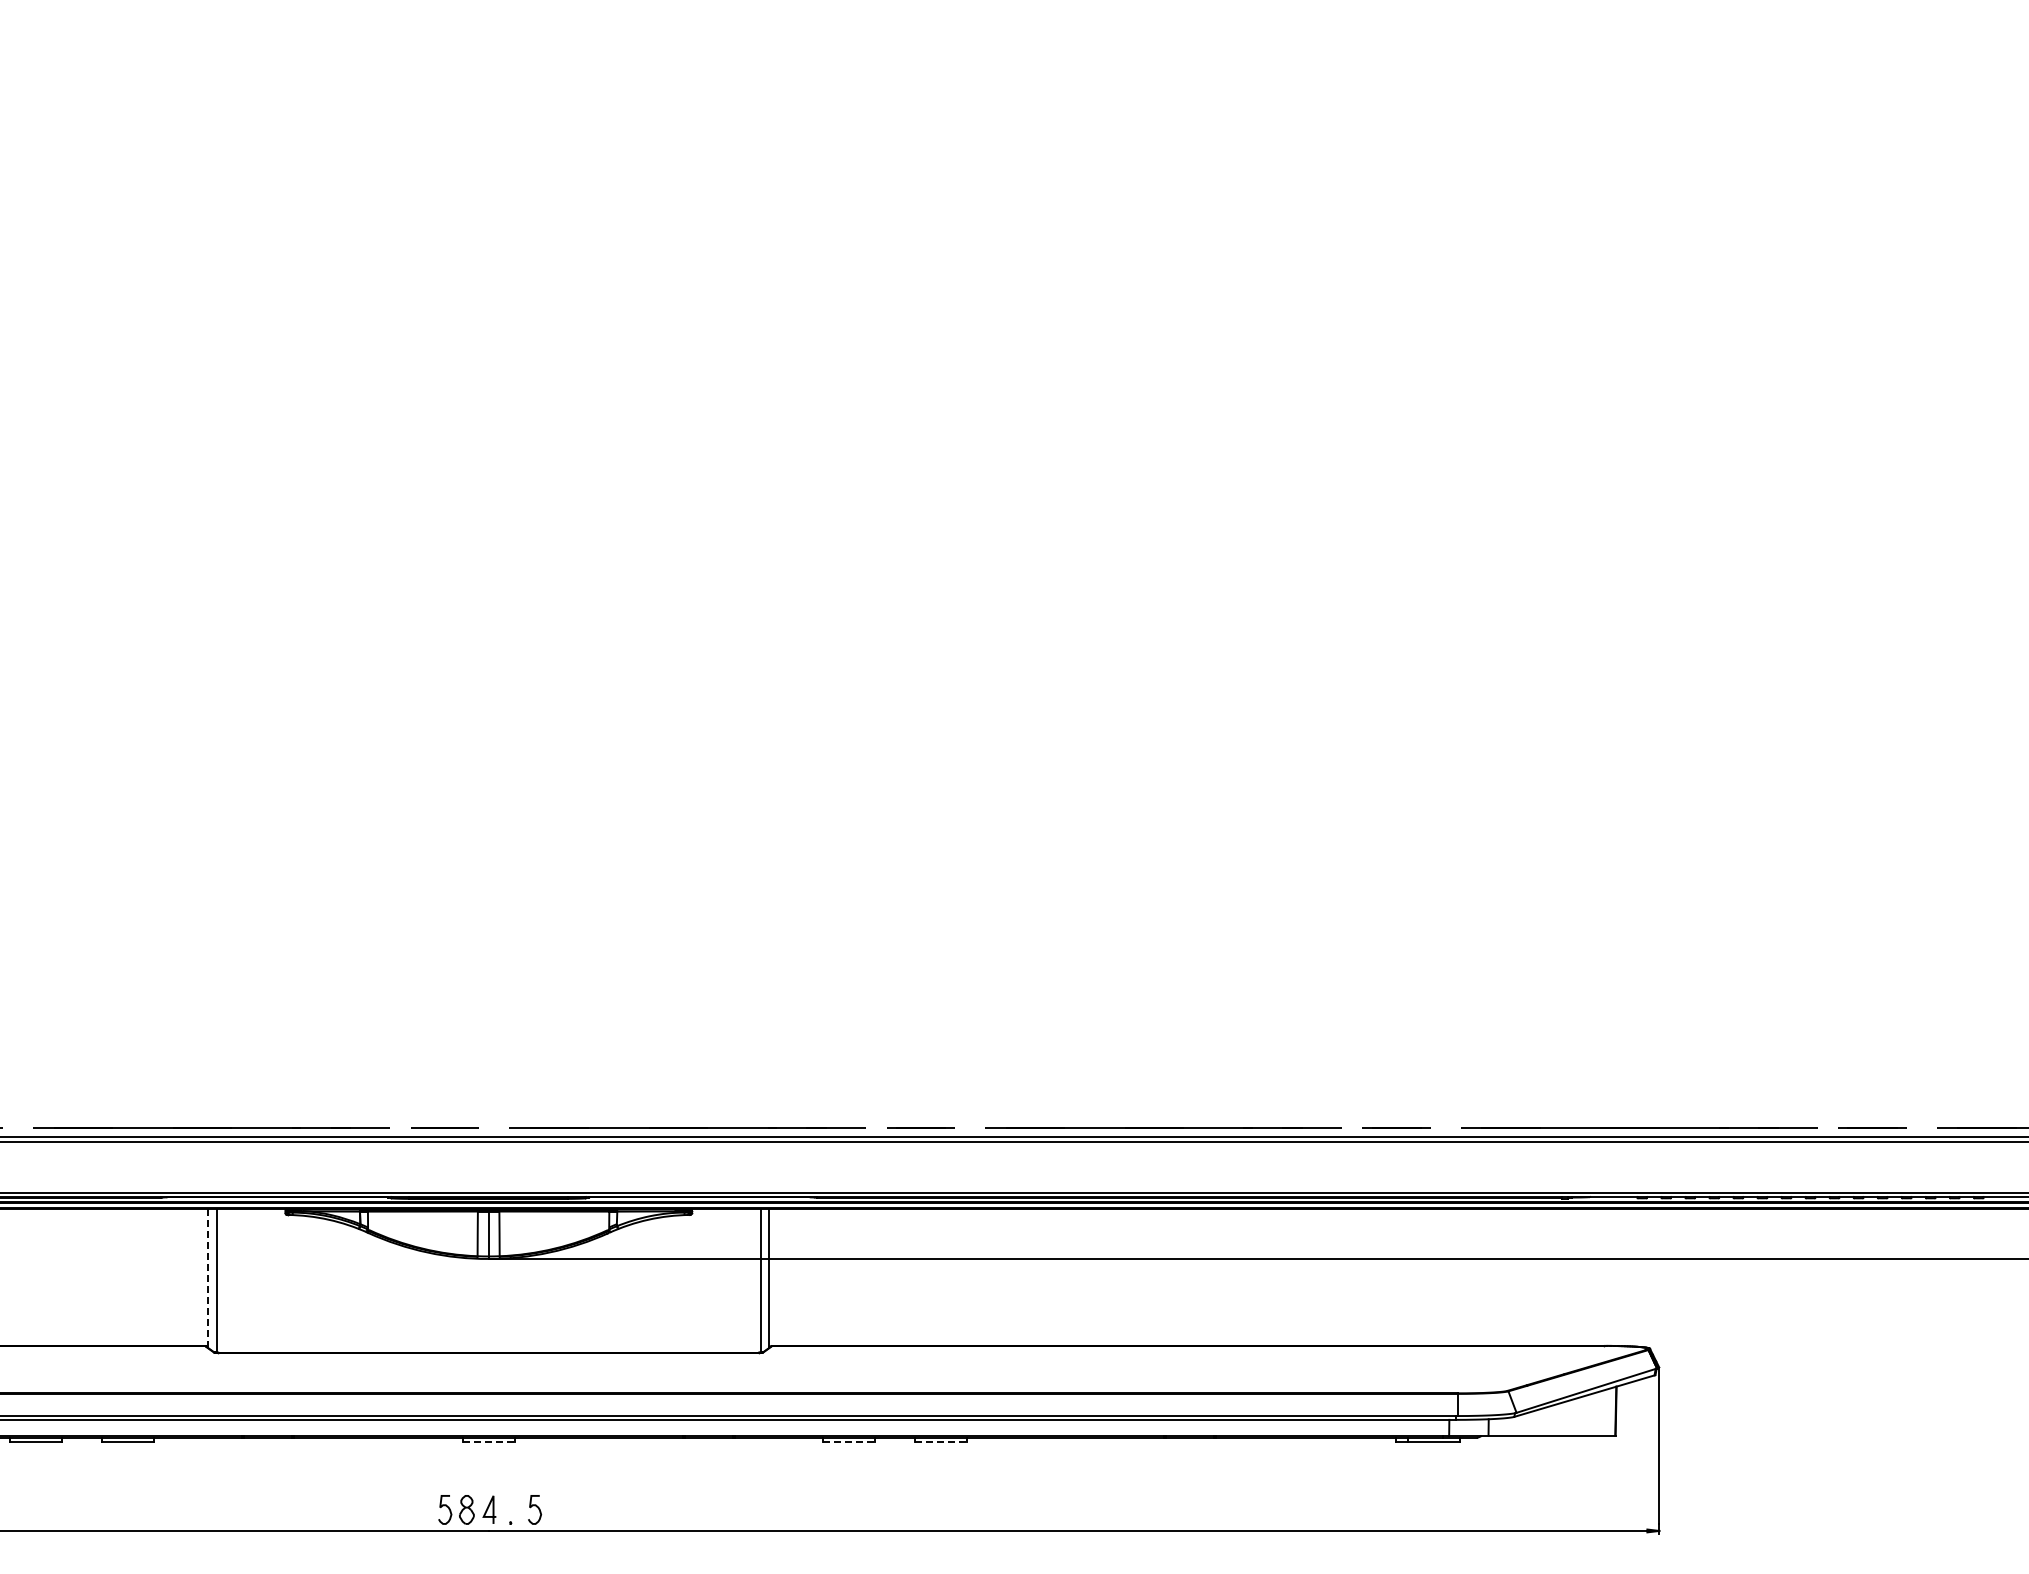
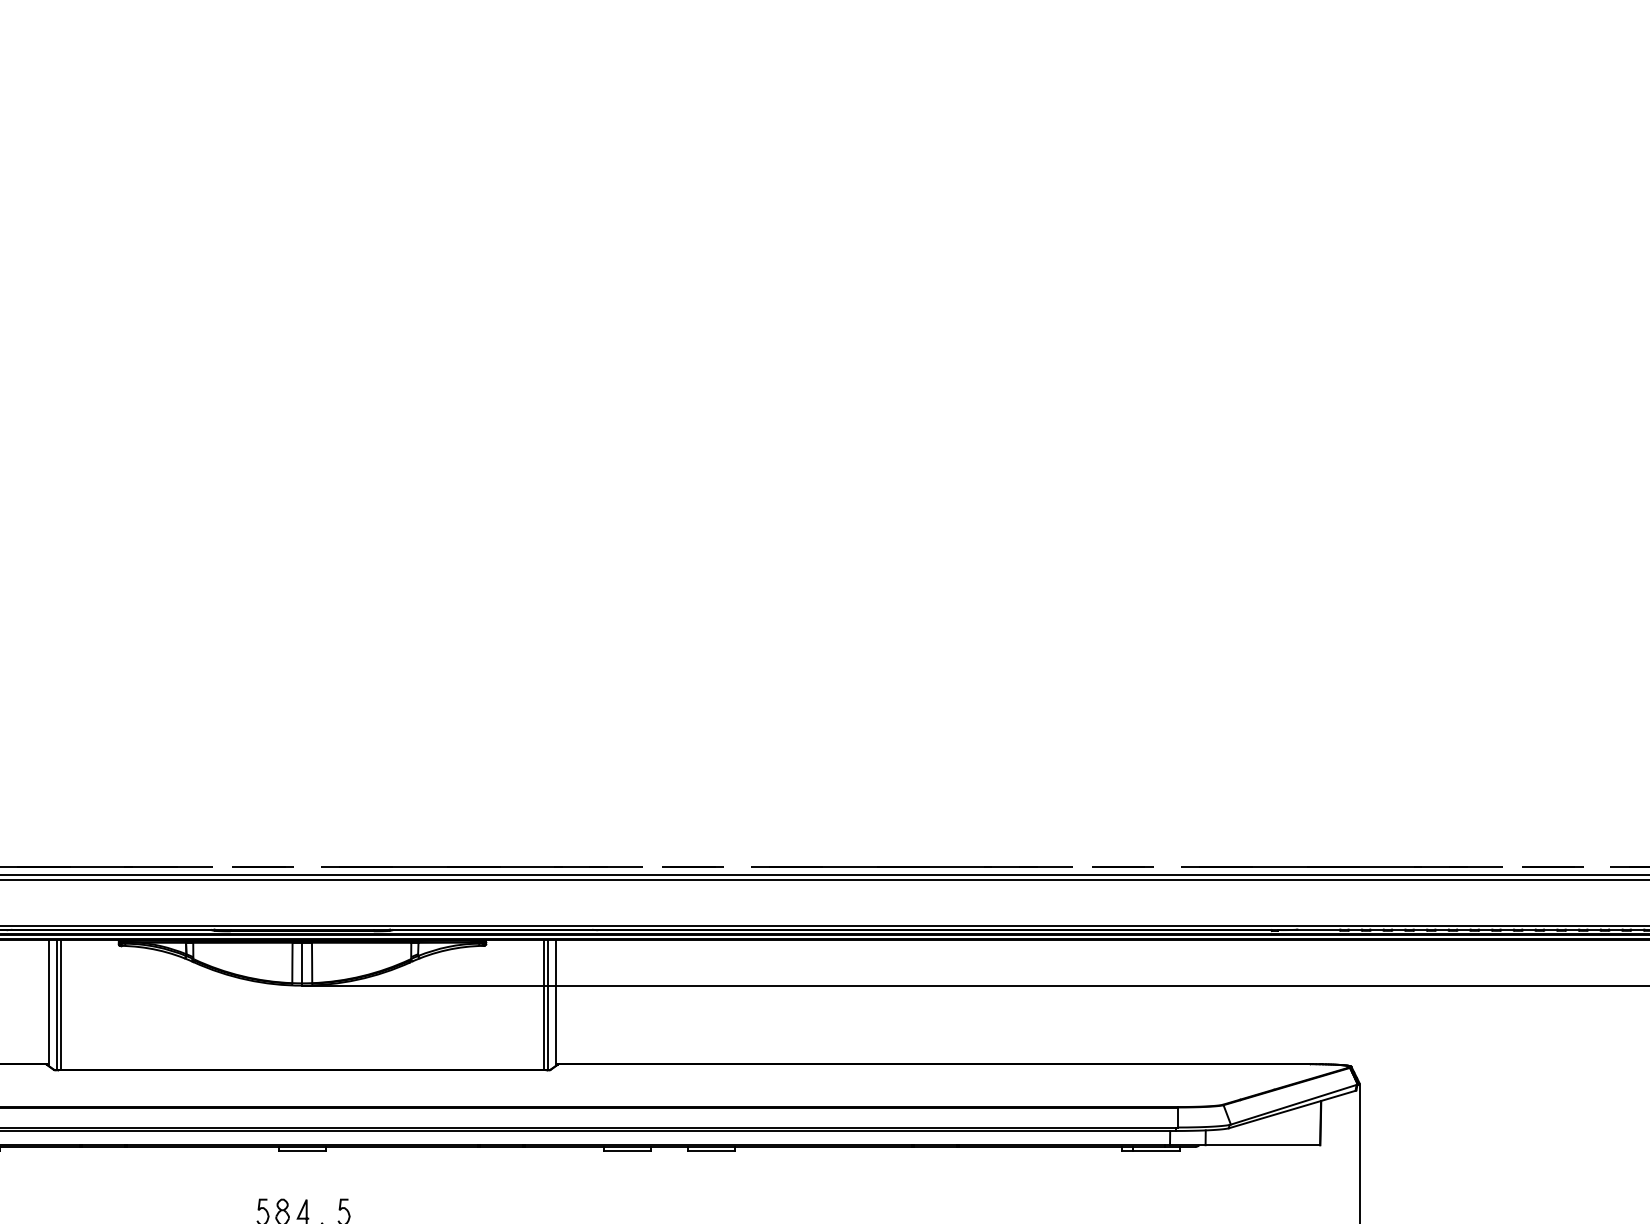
line: (208, 1278) -> (49, 1003), dashed -> solid
line: (221, 1280) -> (60, 1005), added
line: (755, 1280) -> (543, 1005), added
line: (489, 1442) -> (303, 1151), dashed -> solid
line: (849, 1442) -> (628, 1151), dashed -> solid
line: (941, 1442) -> (711, 1151), dashed -> solid

